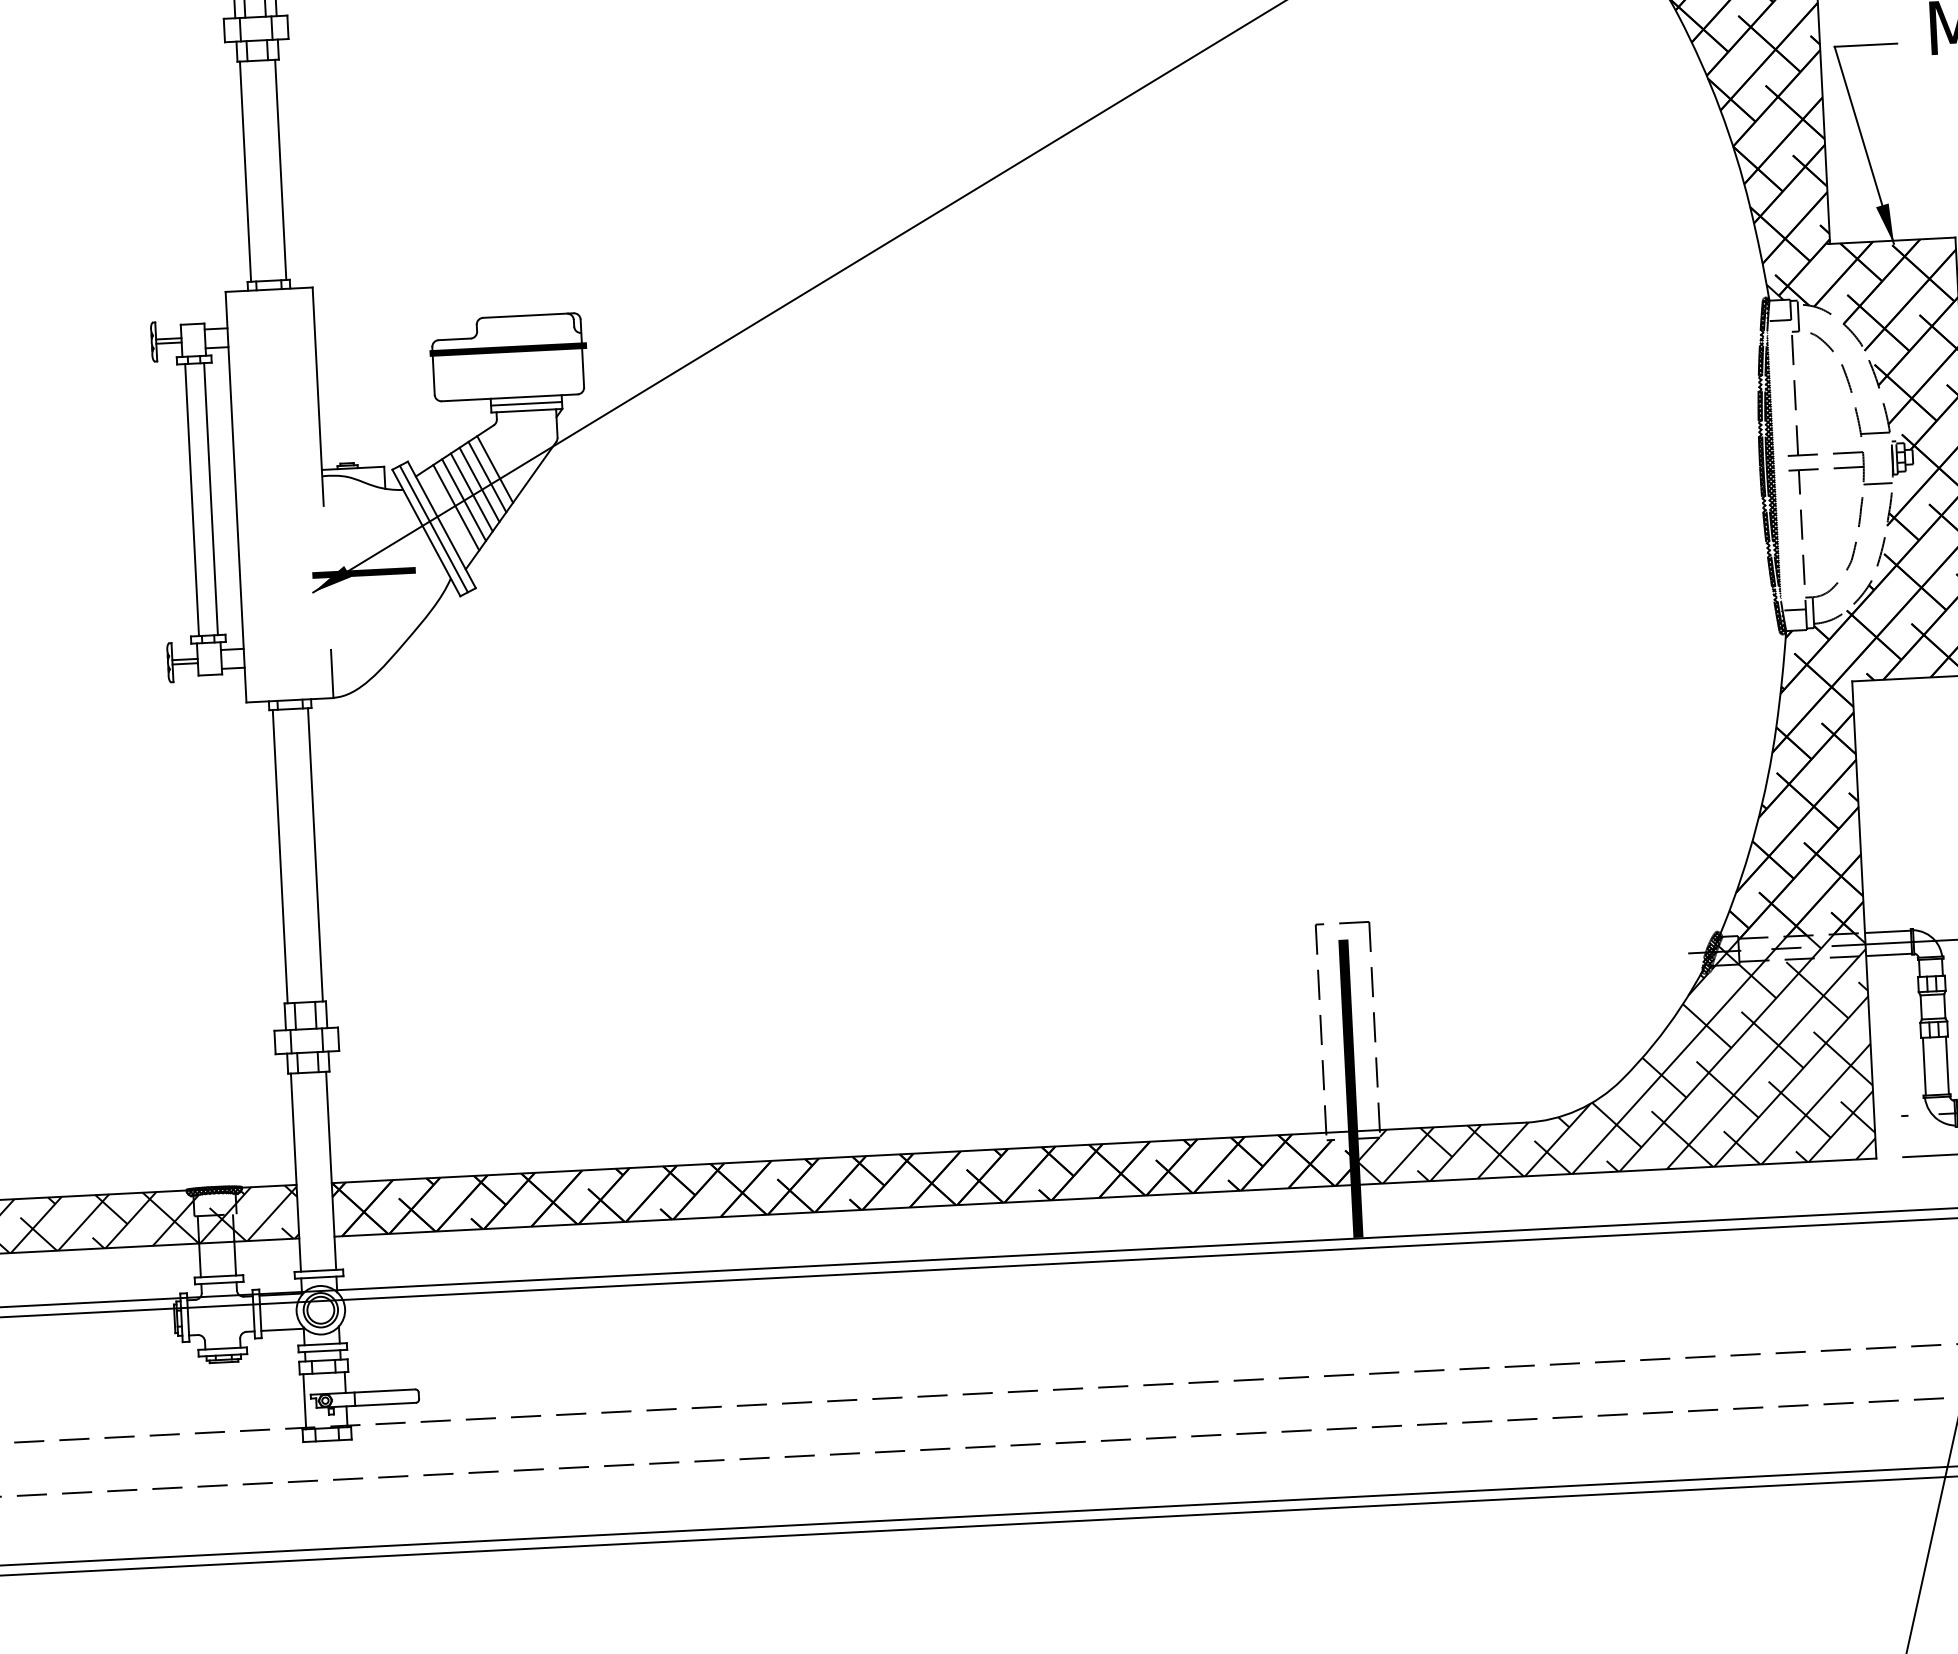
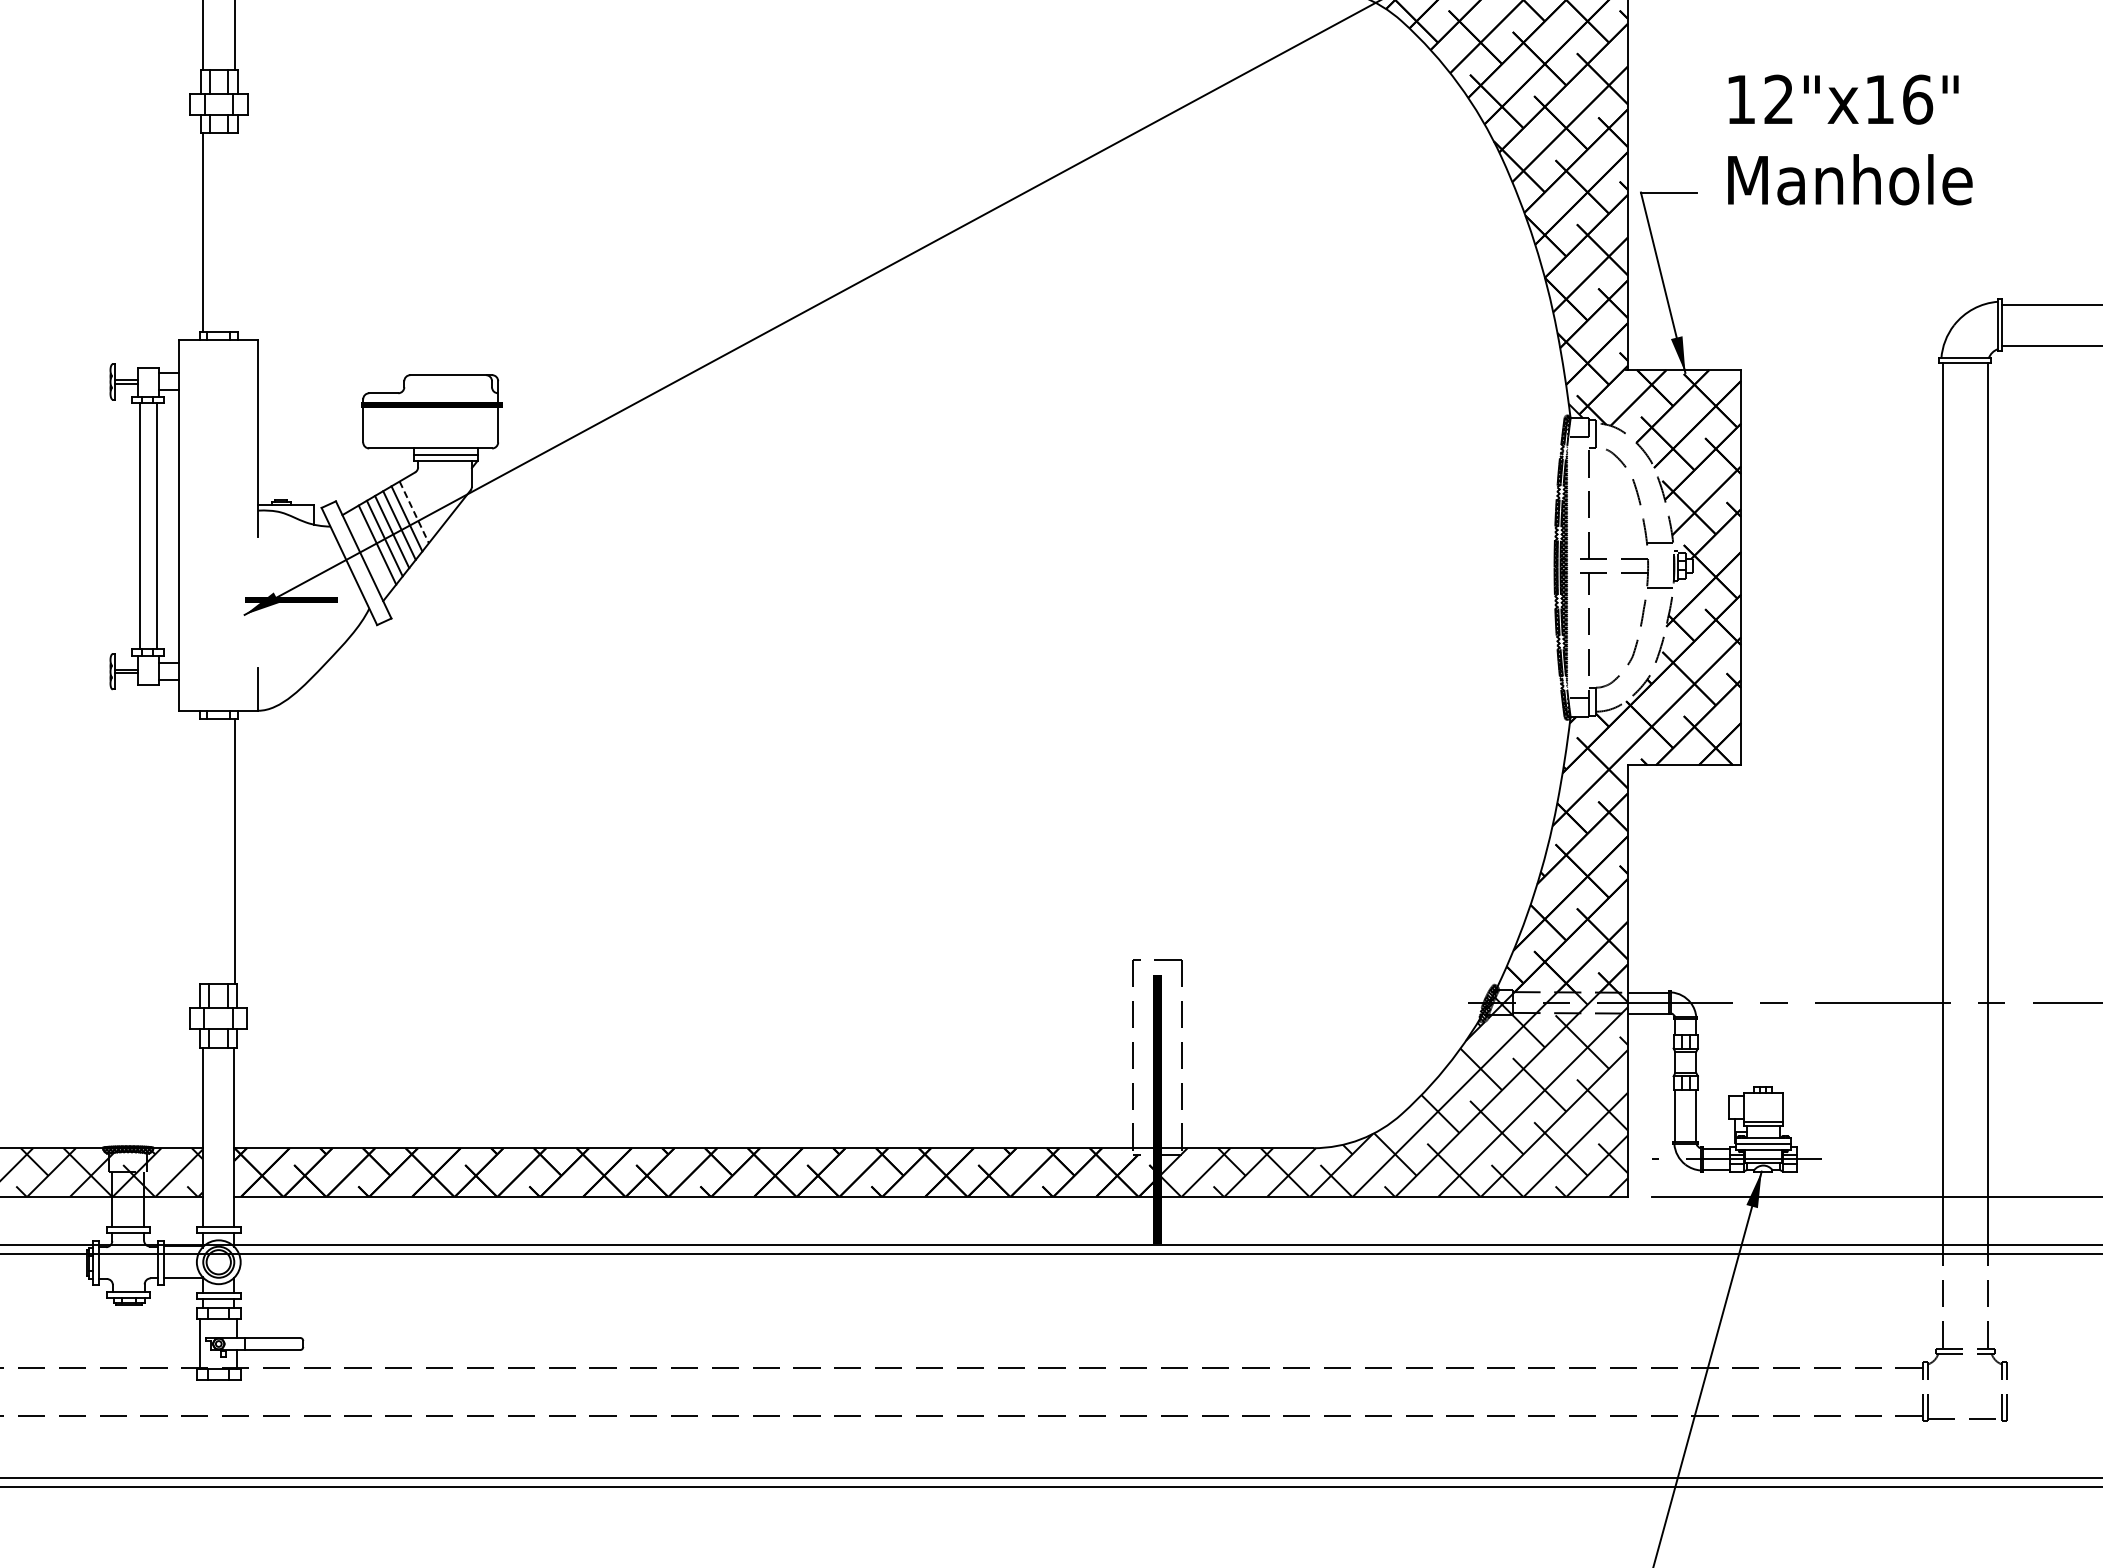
line: (280, 169) -> (234, 232), removed
line: (495, 469) -> (414, 512), solid -> dashed
line: (434, 528) -> (356, 562), removed
line: (279, 856) -> (202, 851), removed

